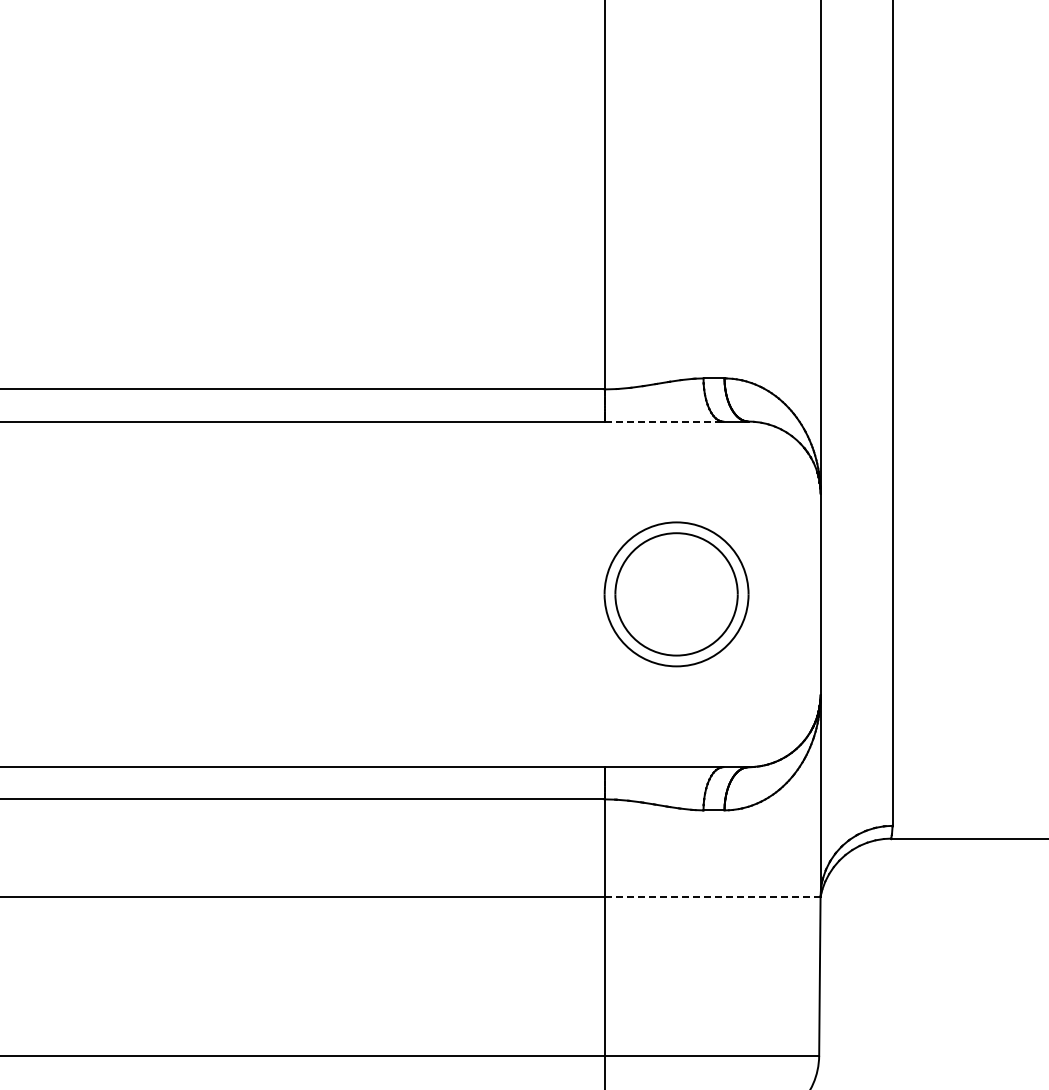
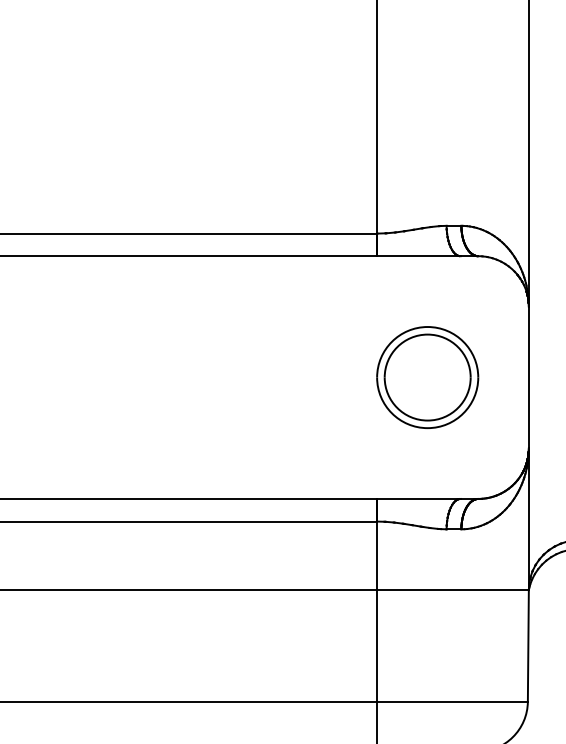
line: (664, 421) -> (419, 256), dashed -> solid
line: (712, 896) -> (452, 589), dashed -> solid

